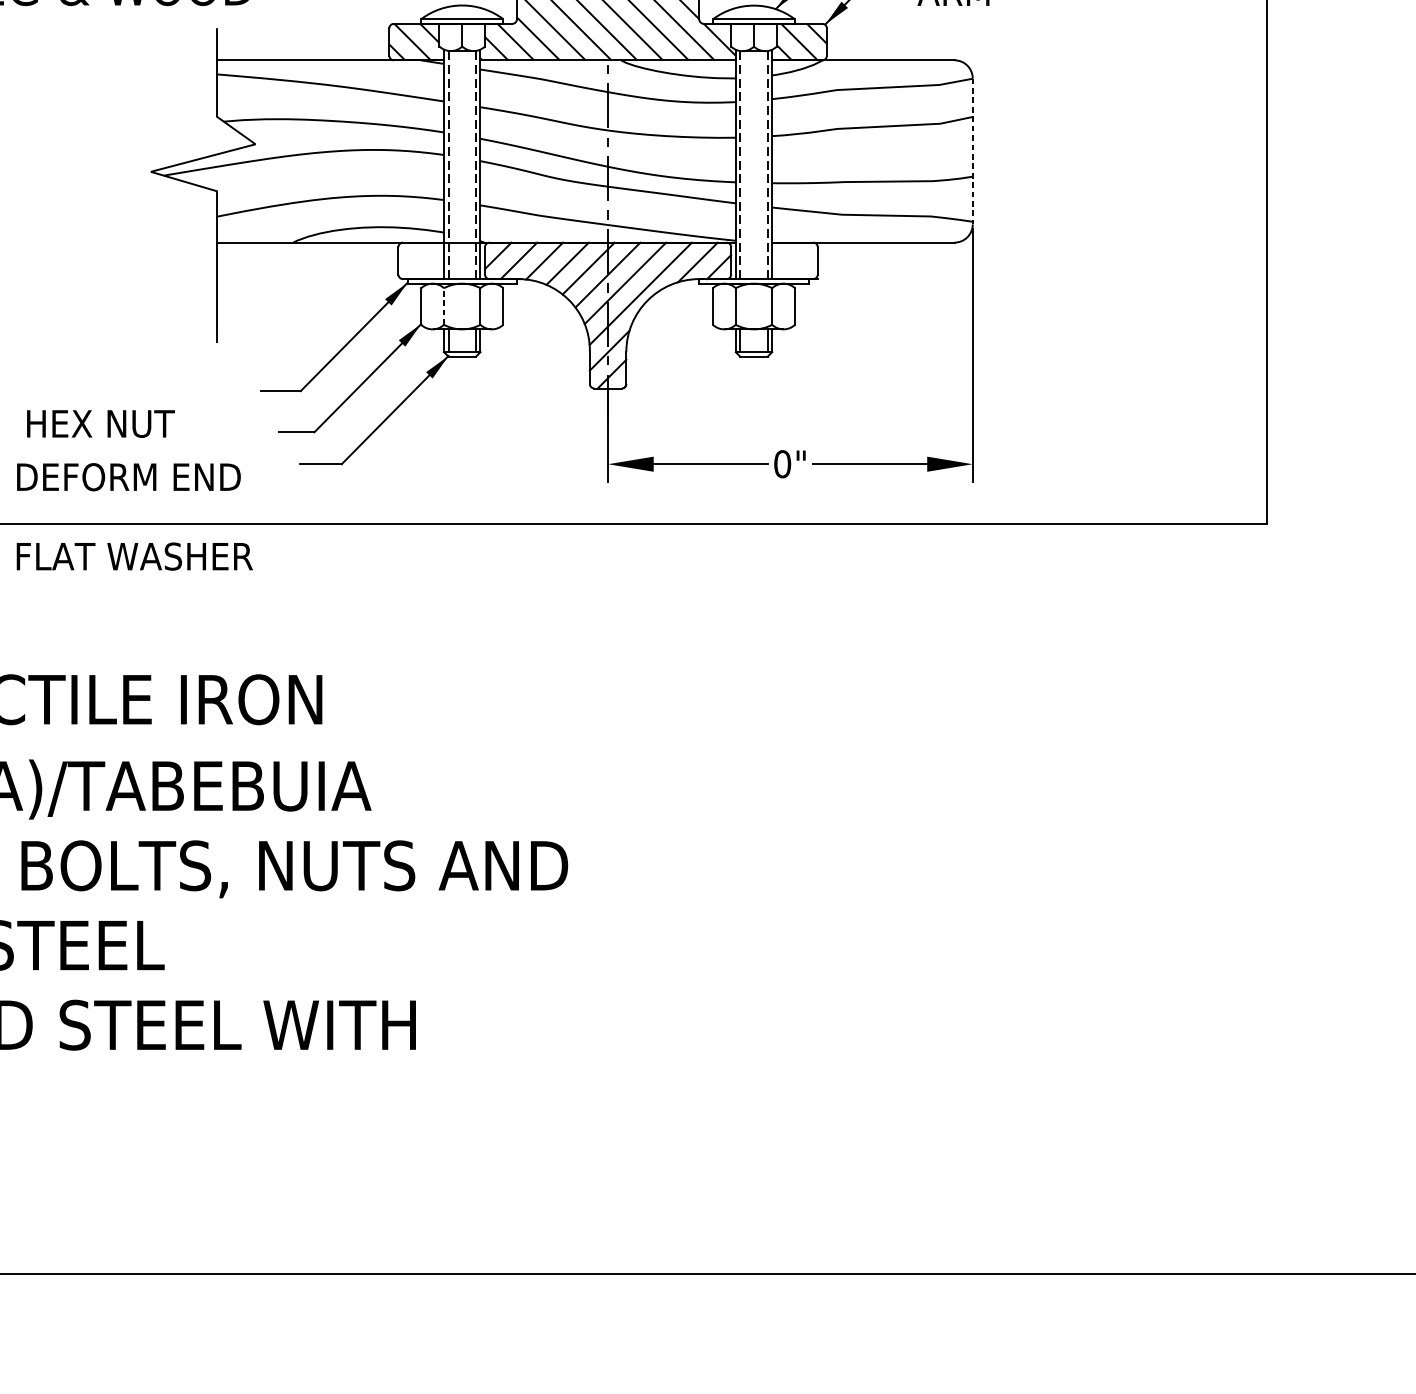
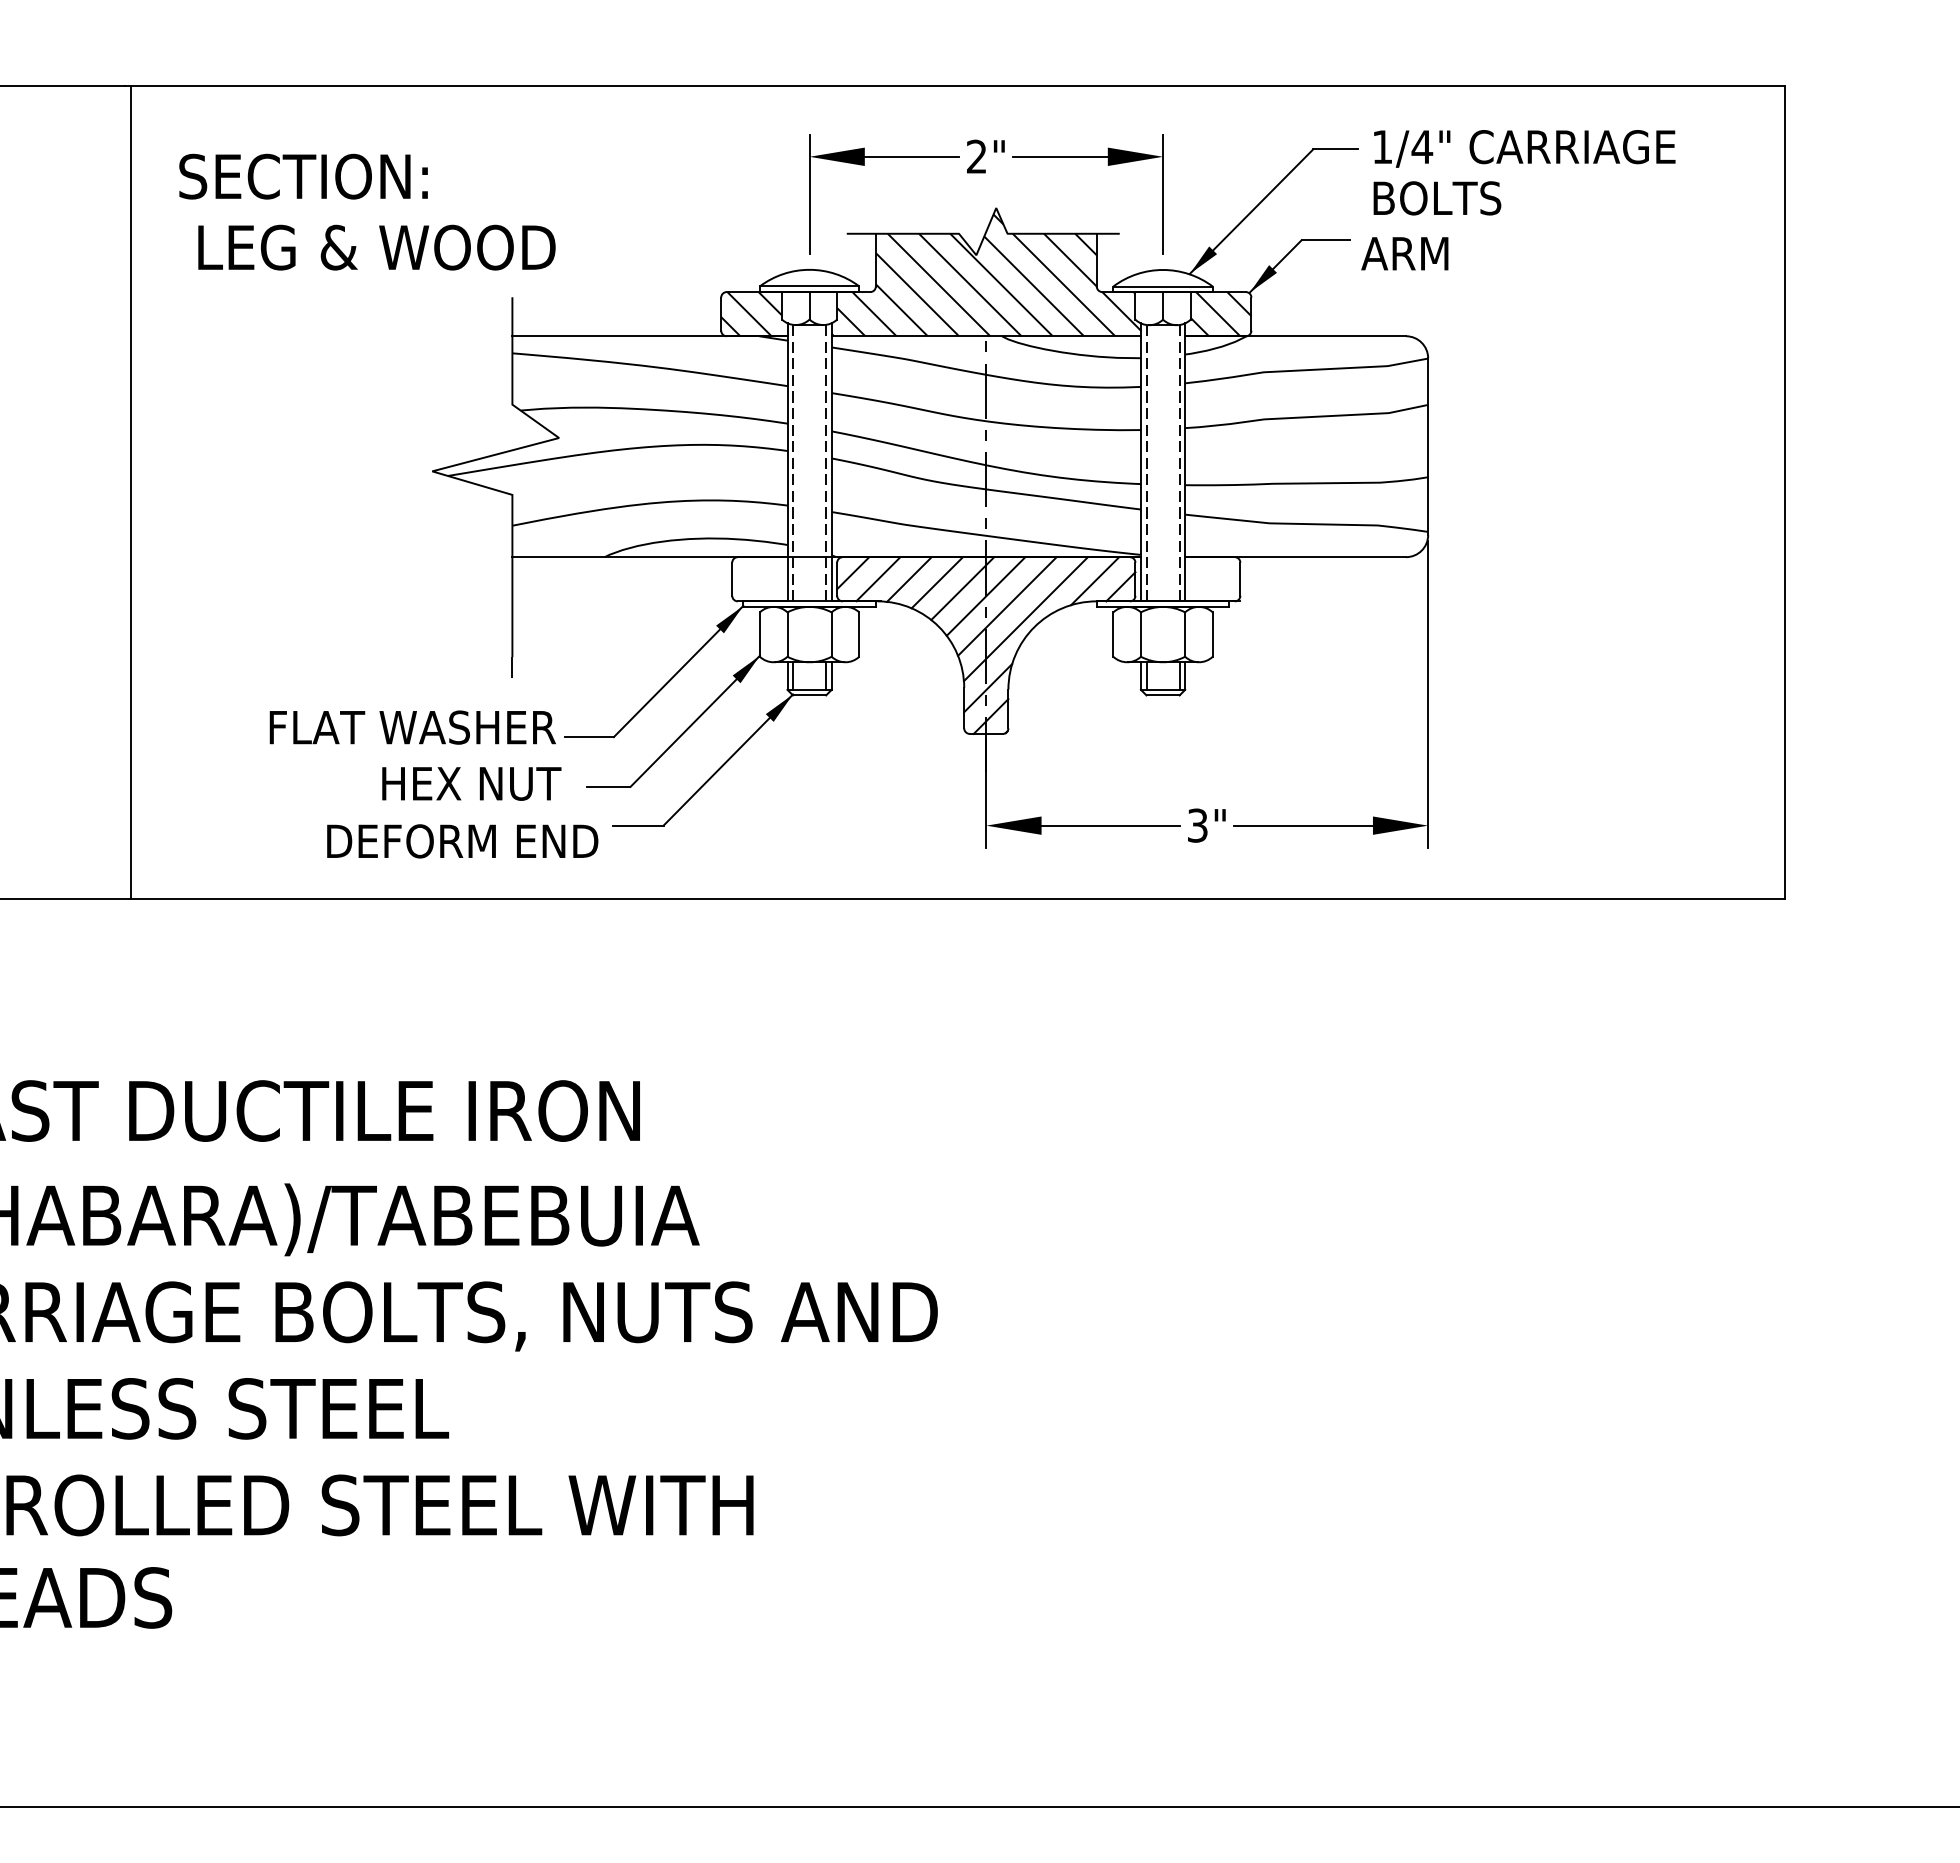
line: (973, 152) -> (1428, 447), dashed -> solid
line: (444, 306) -> (787, 634), dashed -> solid
text: (100, 423) -> (471, 783), moved
text: (782, 464) -> (1197, 825), 0" -> 3"
text: (128, 477) -> (462, 841), moved
text: (134, 556) -> (412, 727), moved

